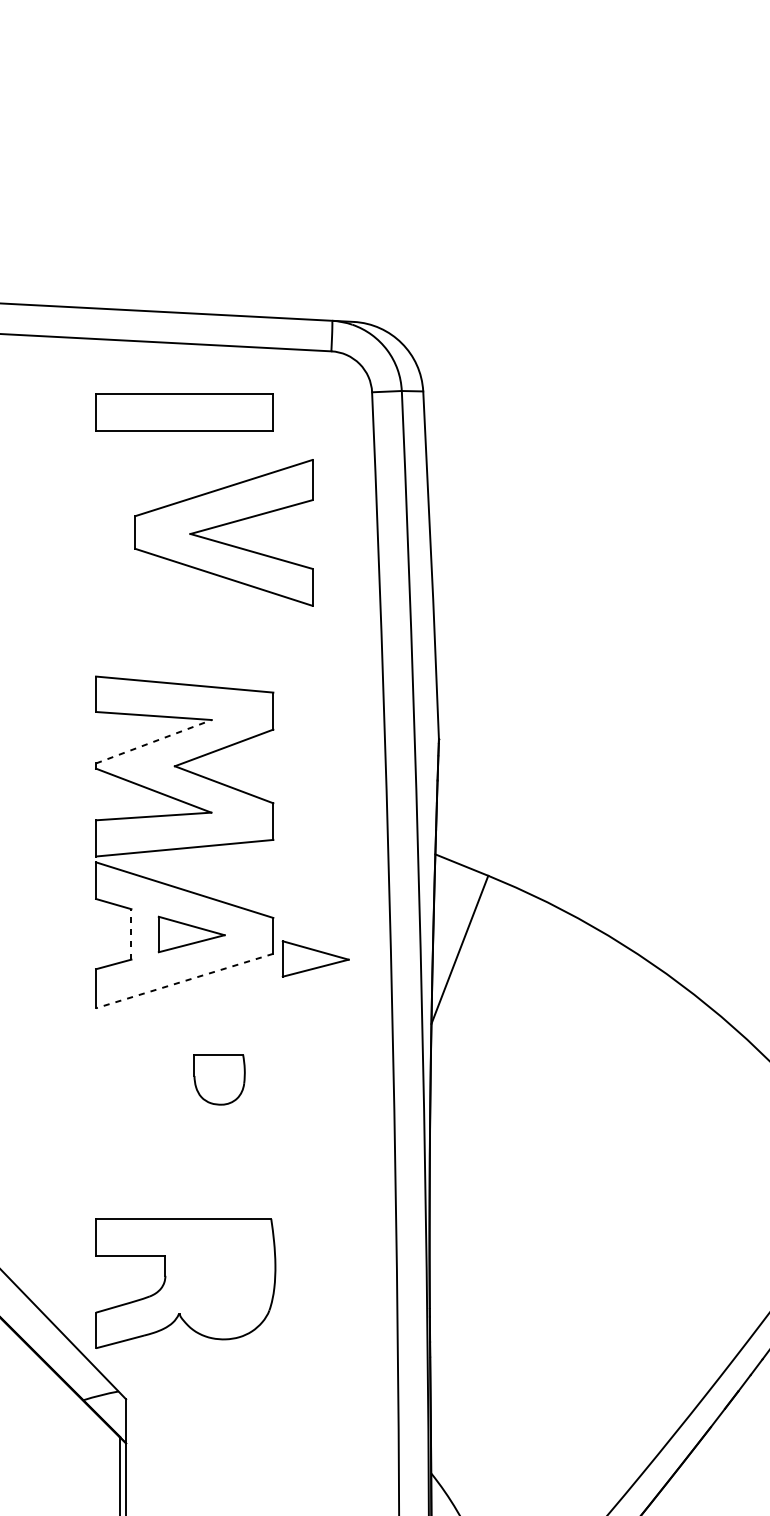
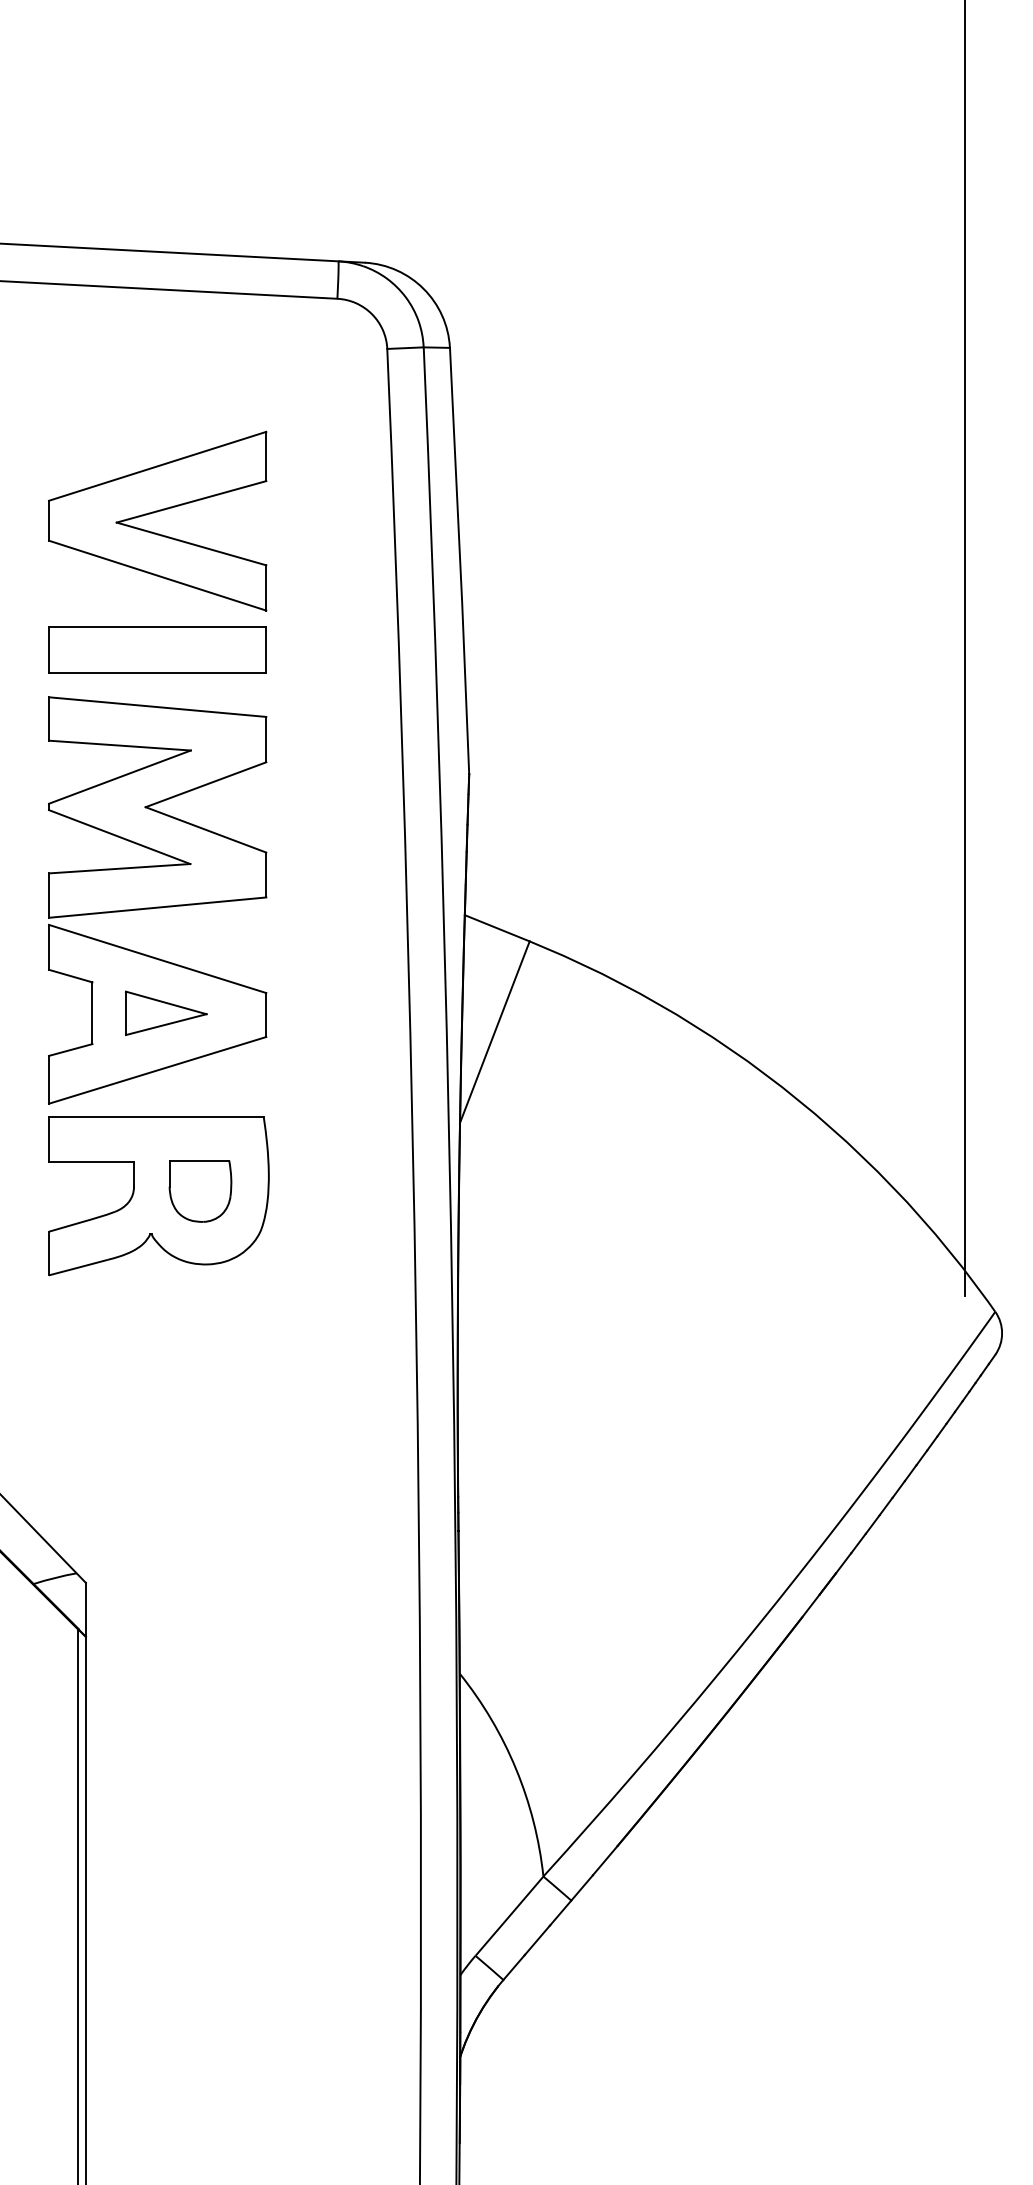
part: (184, 411) -> (157, 649), moved
part: (221, 526) -> (154, 513), moved
line: (153, 742) -> (119, 777), dashed -> solid
line: (131, 934) -> (92, 1013), dashed -> solid
part: (315, 958) -> (318, 1042), removed
line: (184, 981) -> (157, 1070), dashed -> solid
part: (185, 1283) -> (158, 1196), moved

